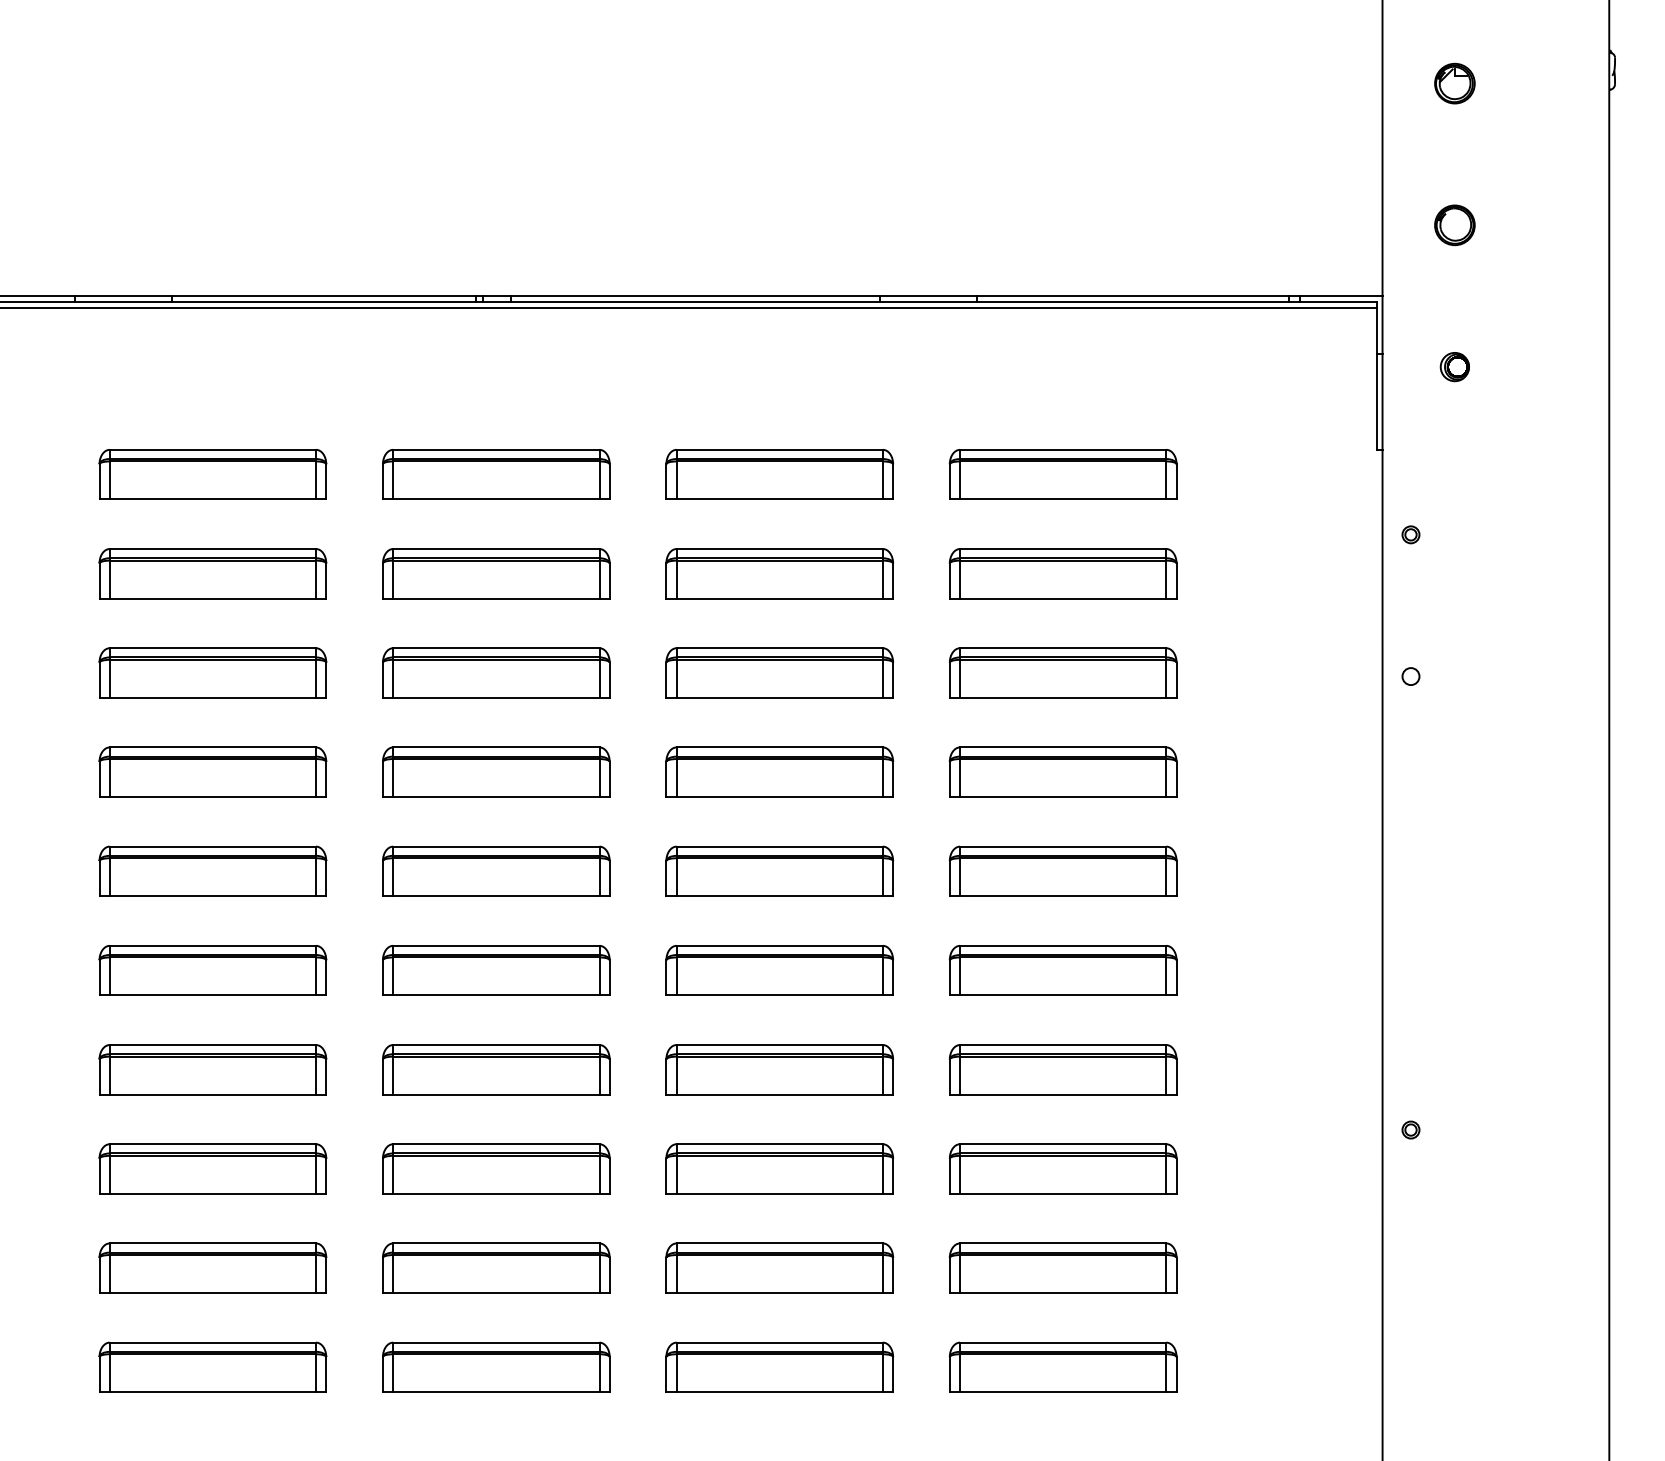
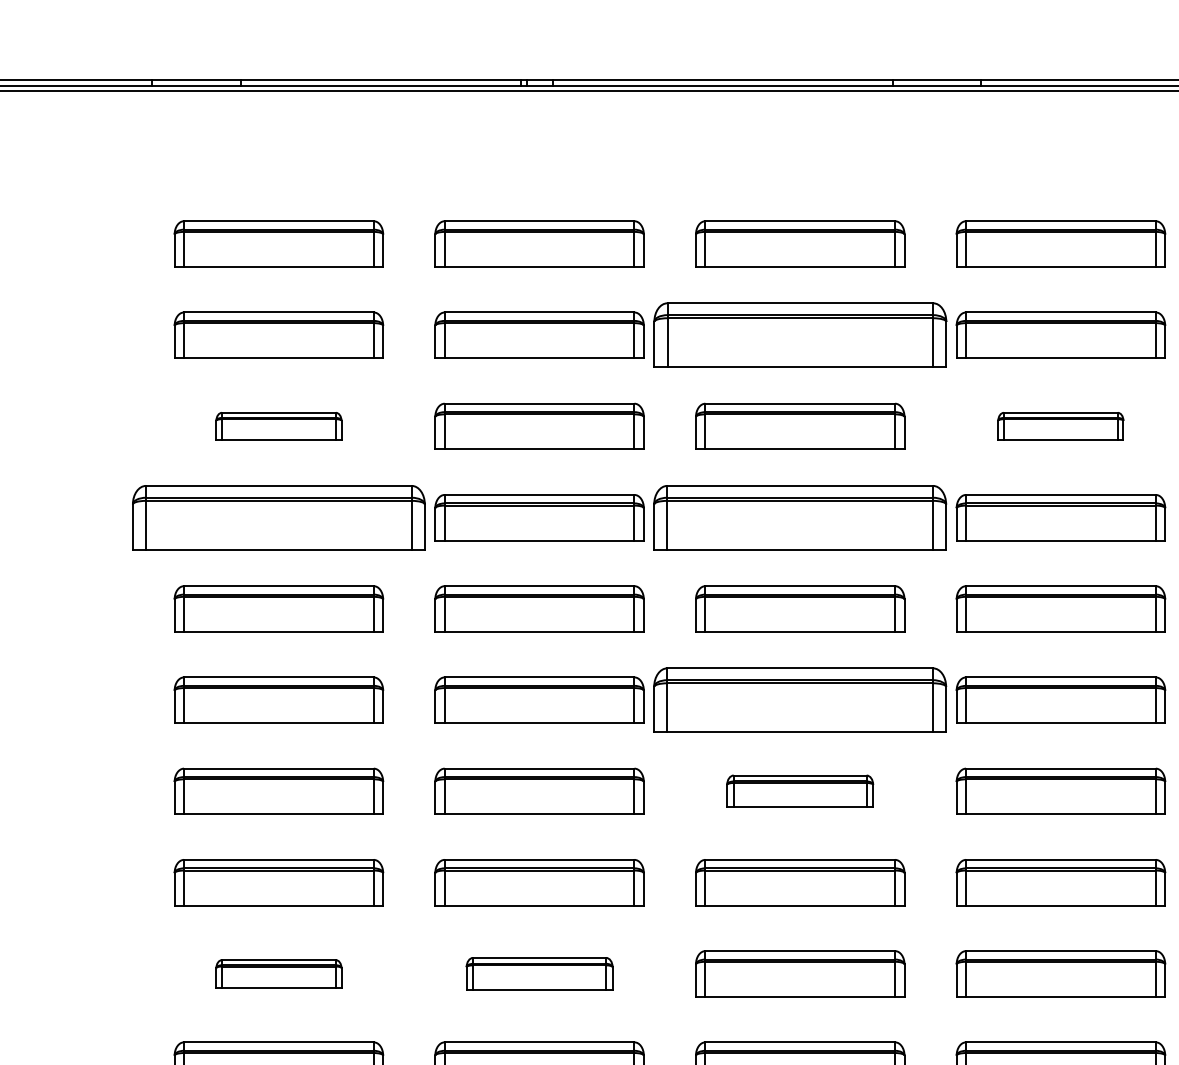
part: (779, 573) -> (800, 334), size x1.4
part: (212, 672) -> (278, 426), size x0.6
part: (1062, 672) -> (1060, 426), size x0.6
part: (212, 771) -> (278, 517), size x1.4
part: (779, 771) -> (800, 517), size x1.4
part: (779, 970) -> (800, 700), size x1.4
part: (779, 1069) -> (800, 791), size x0.7
part: (212, 1267) -> (278, 973), size x0.6
part: (496, 1267) -> (539, 973), size x0.7

